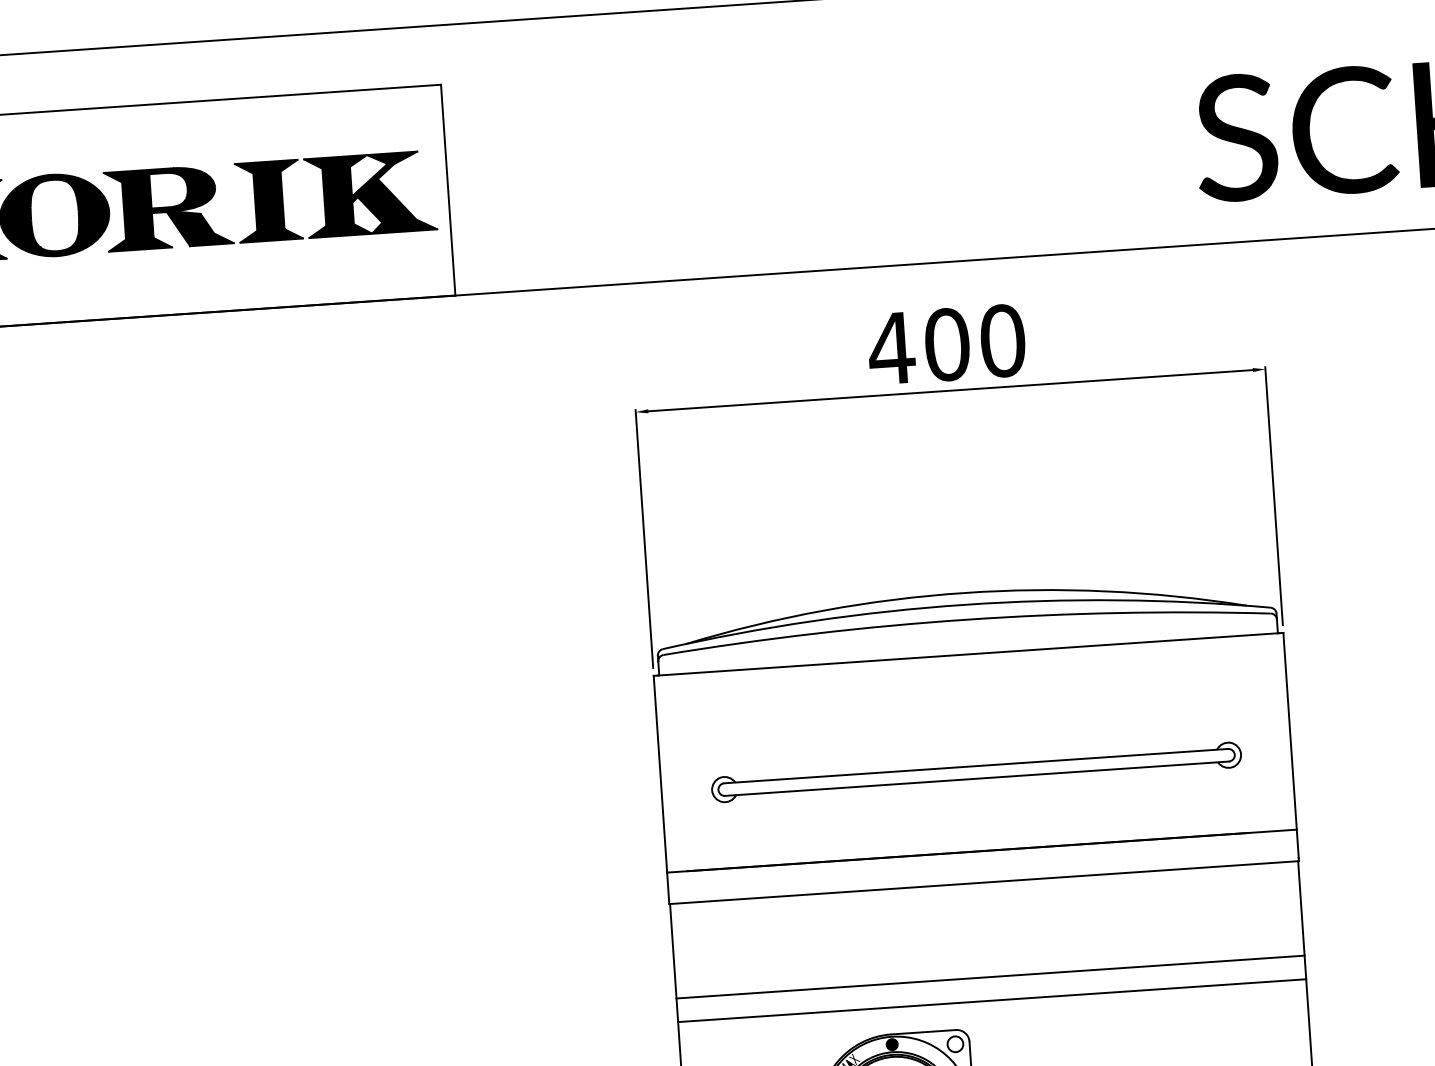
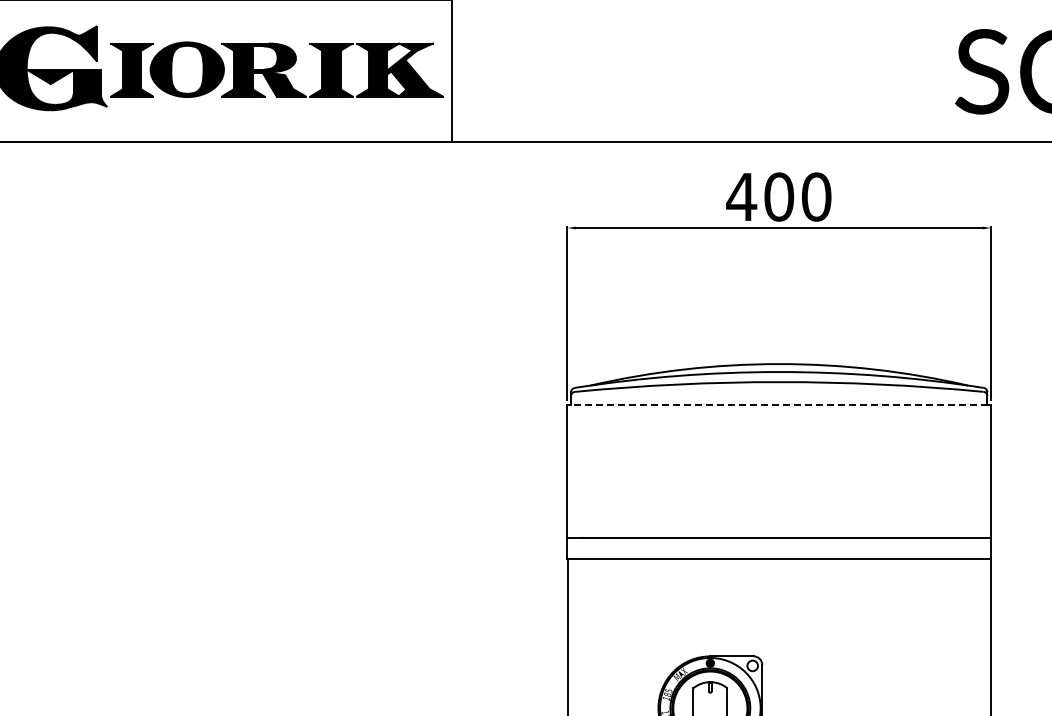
line: (967, 654) -> (778, 405), solid -> dashed
part: (976, 771) -> (779, 484), removed
line: (990, 977) -> (779, 622), removed
line: (992, 1000) -> (779, 638), removed

